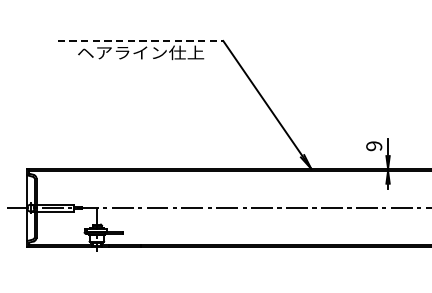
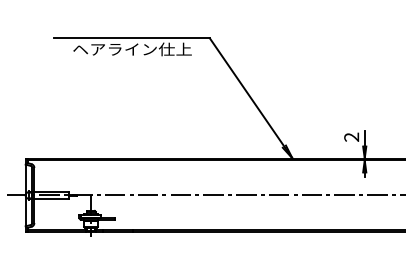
line: (139, 41) -> (131, 38), dashed -> solid
text: (373, 145) -> (351, 136), 9 -> 2

